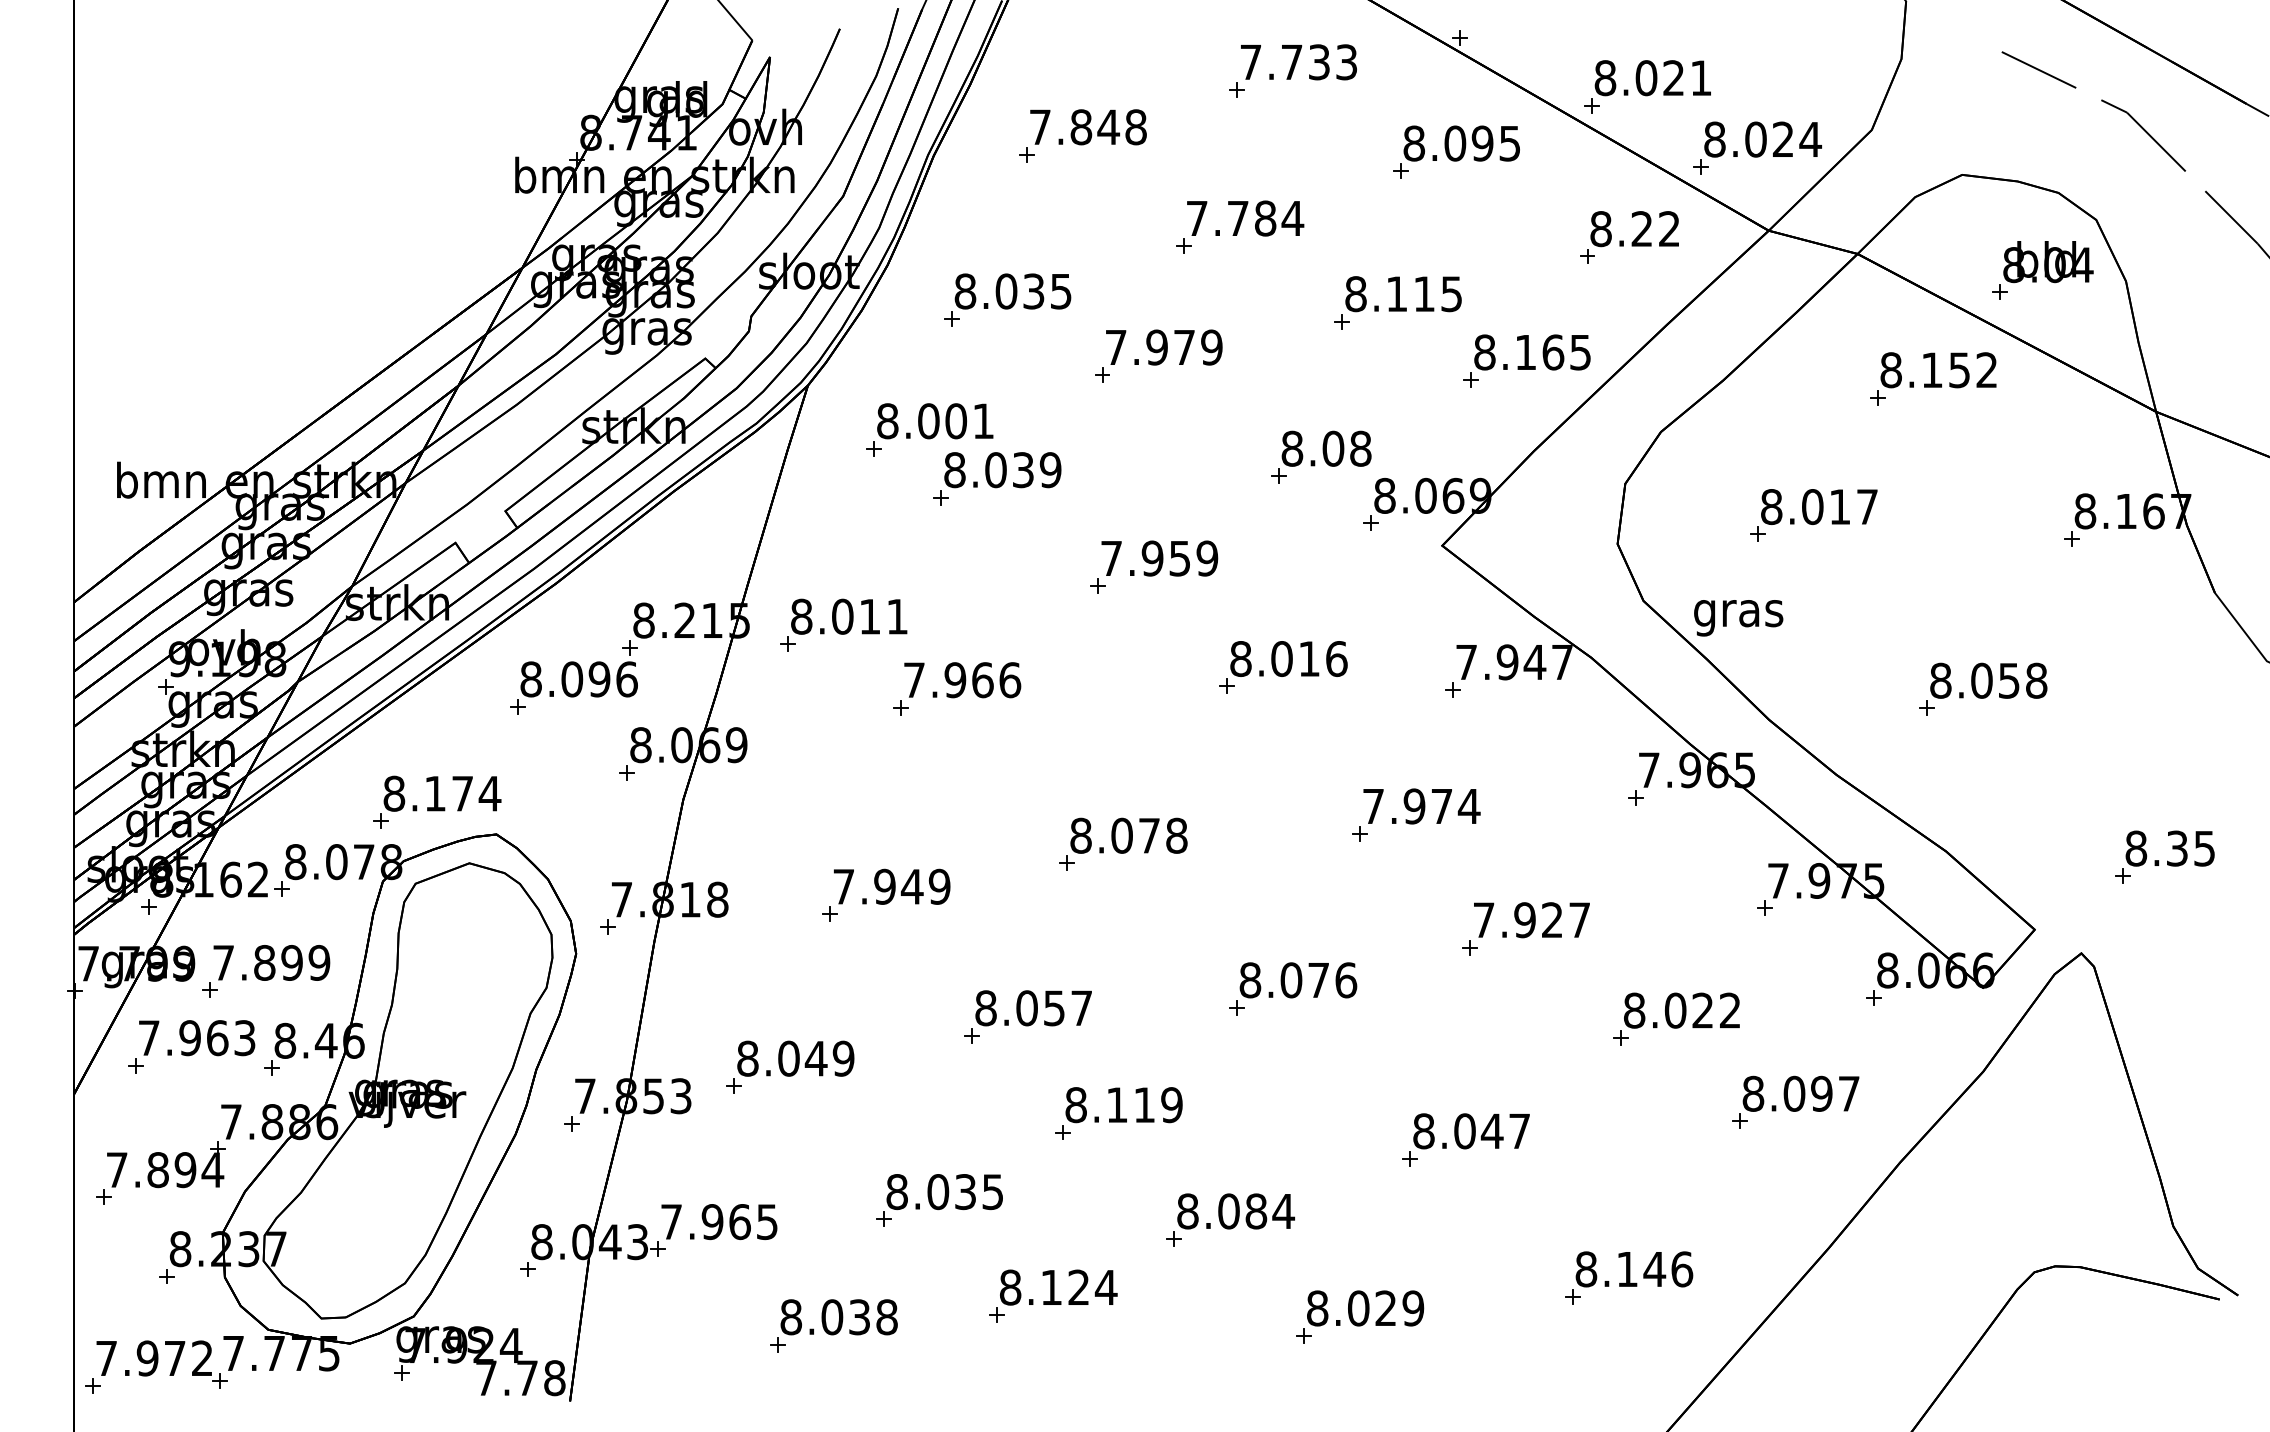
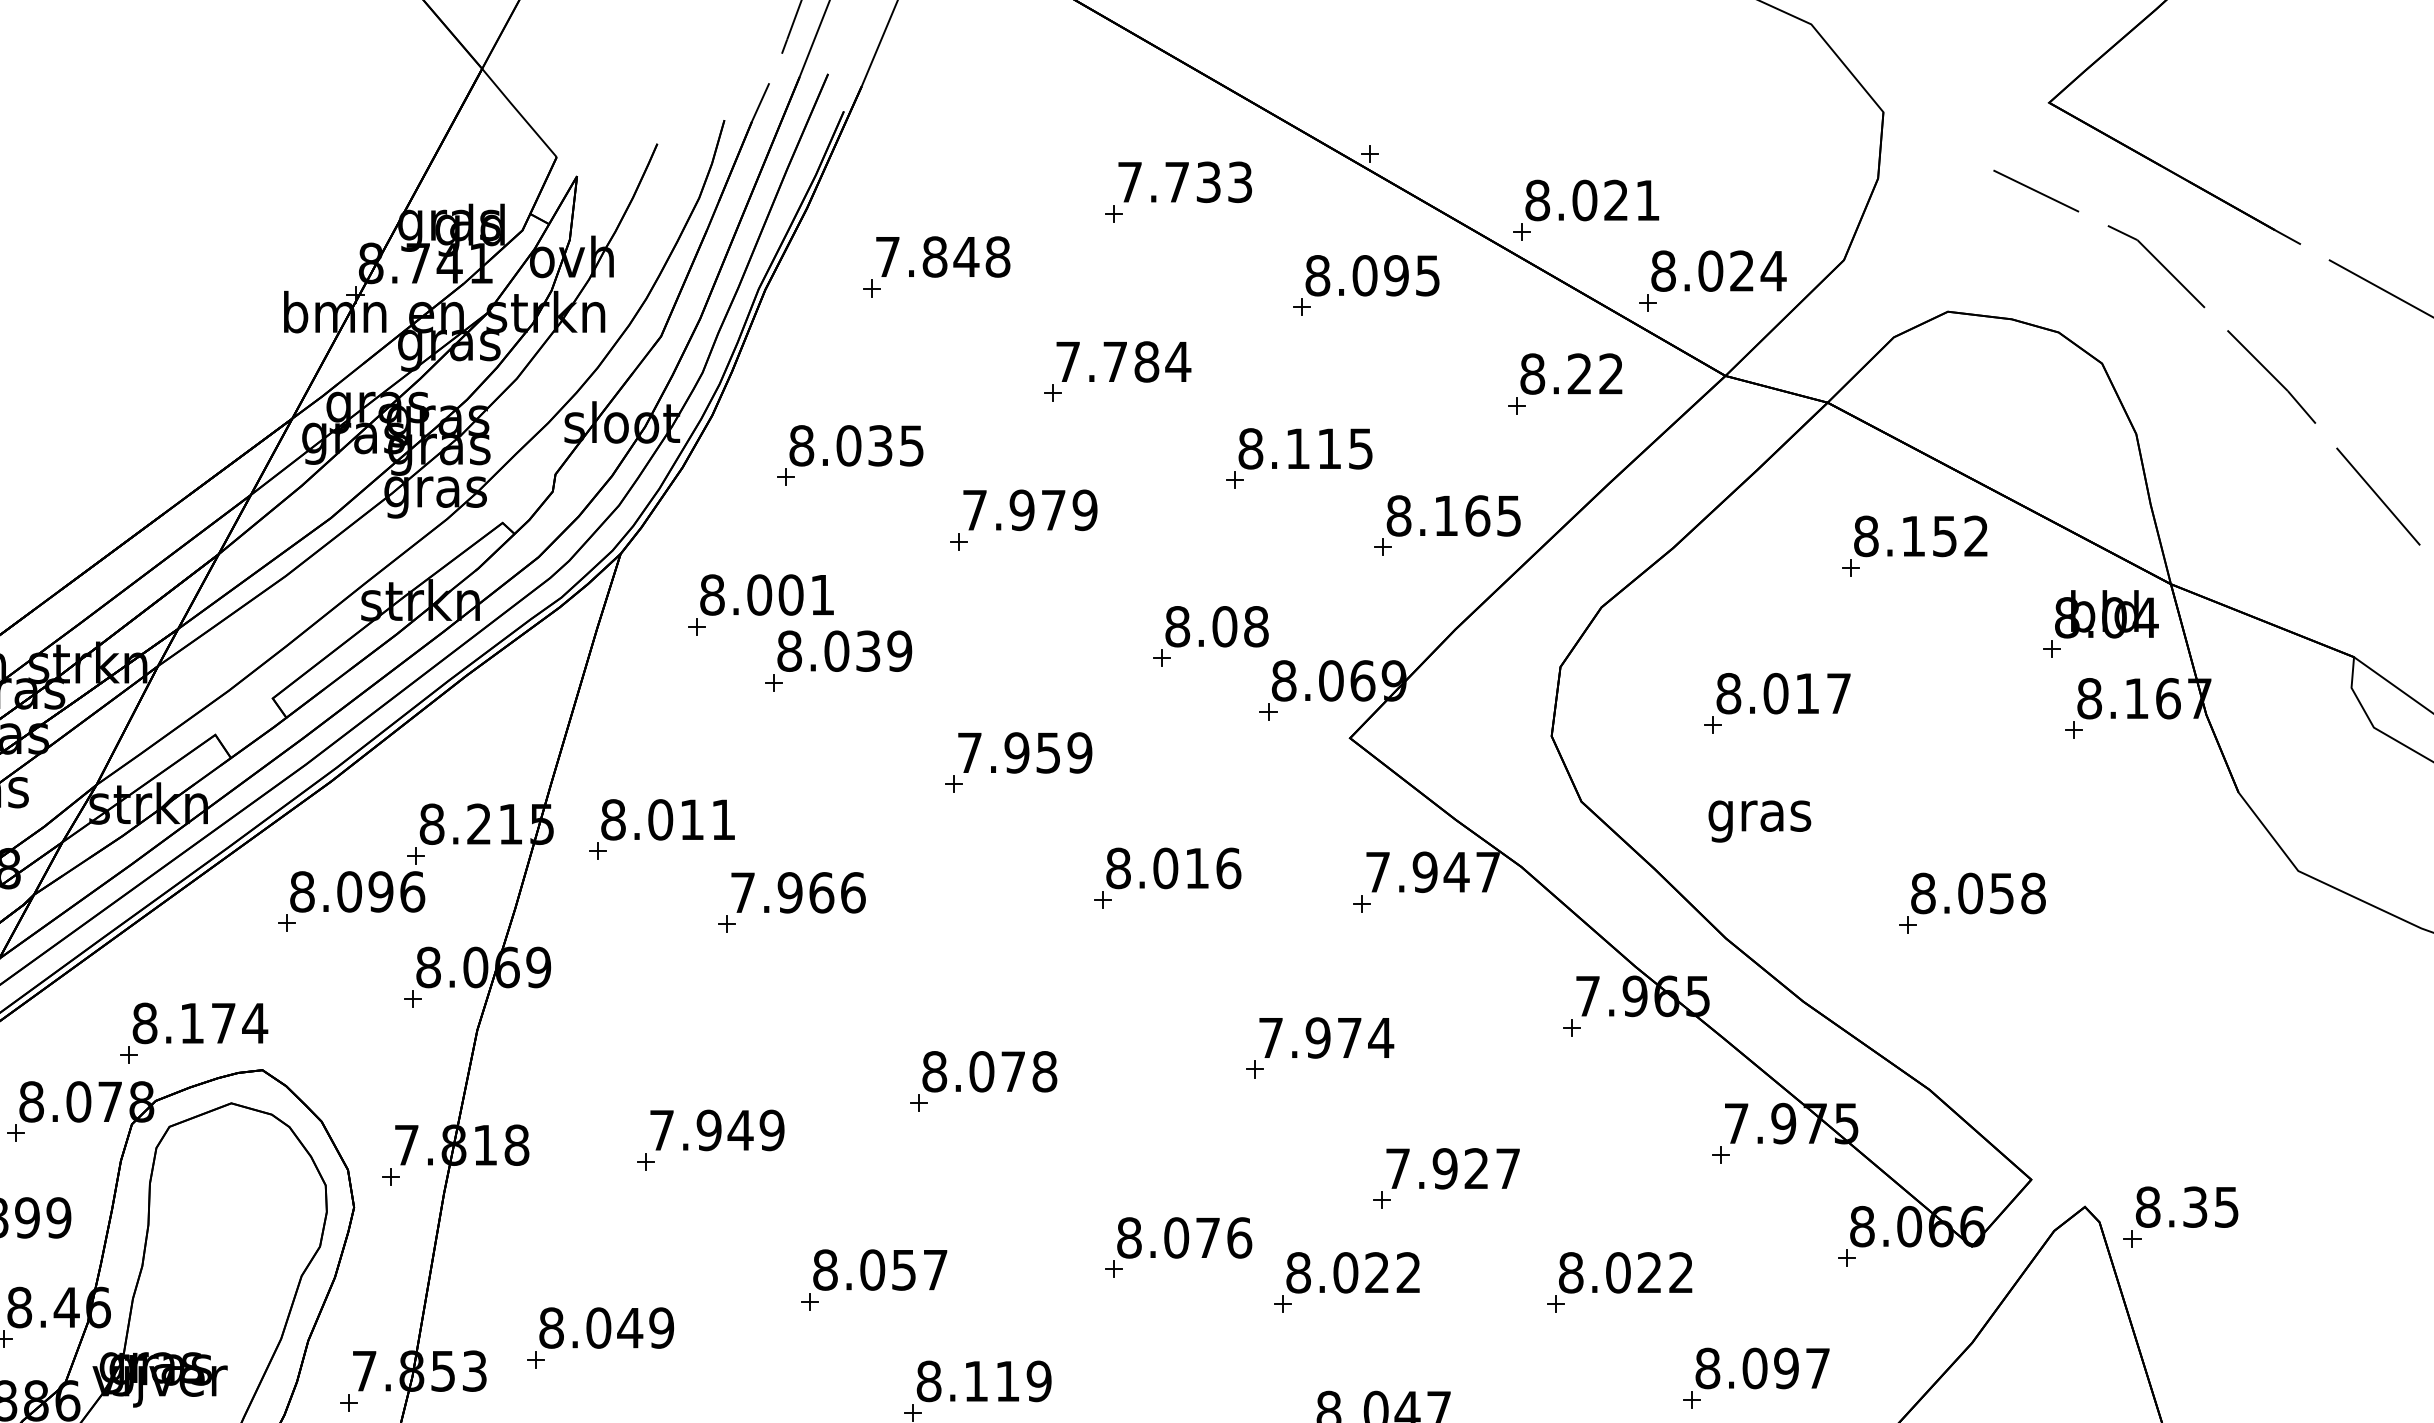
part: (2042, 270) -> (2100, 624), moved
text: (1738, 618) -> (1759, 821), moved
part: (2164, 856) -> (2180, 1216), moved
part: (1439, 1018) -> (1346, 1281), added

